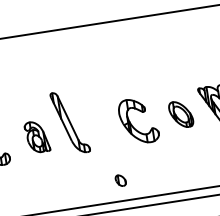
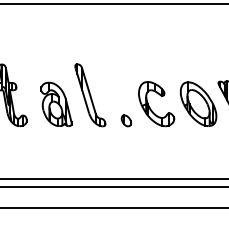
part: (181, 113) -> (198, 103), size x1.67
part: (37, 136) -> (56, 103), size x1.43
part: (119, 180) -> (125, 120), moved

